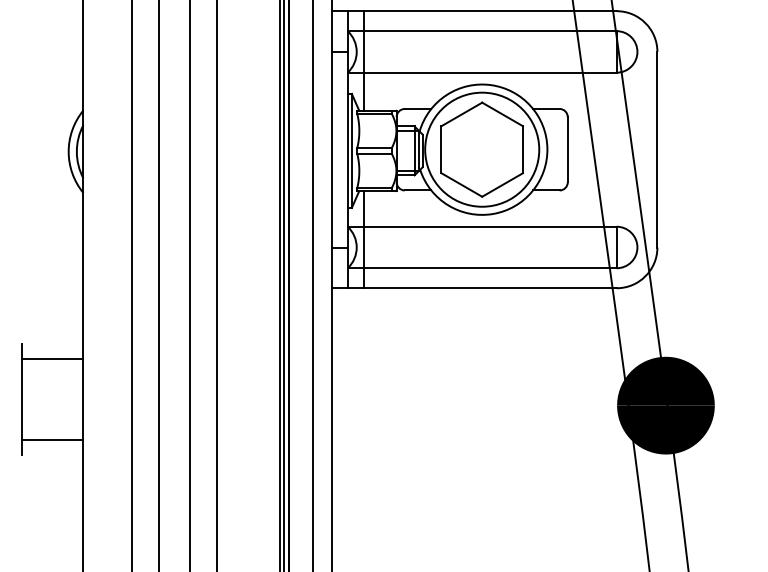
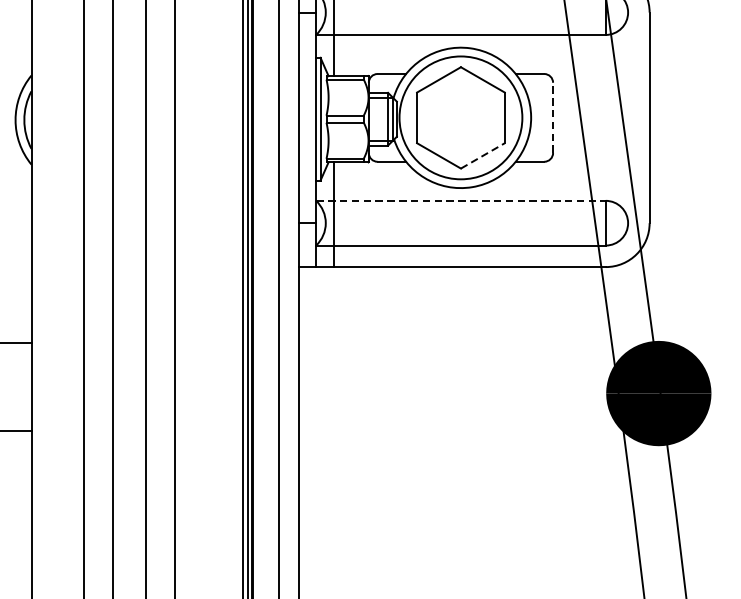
line: (567, 149) -> (552, 117), solid -> dashed
line: (502, 185) -> (482, 156), solid -> dashed
line: (482, 226) -> (461, 200), solid -> dashed

